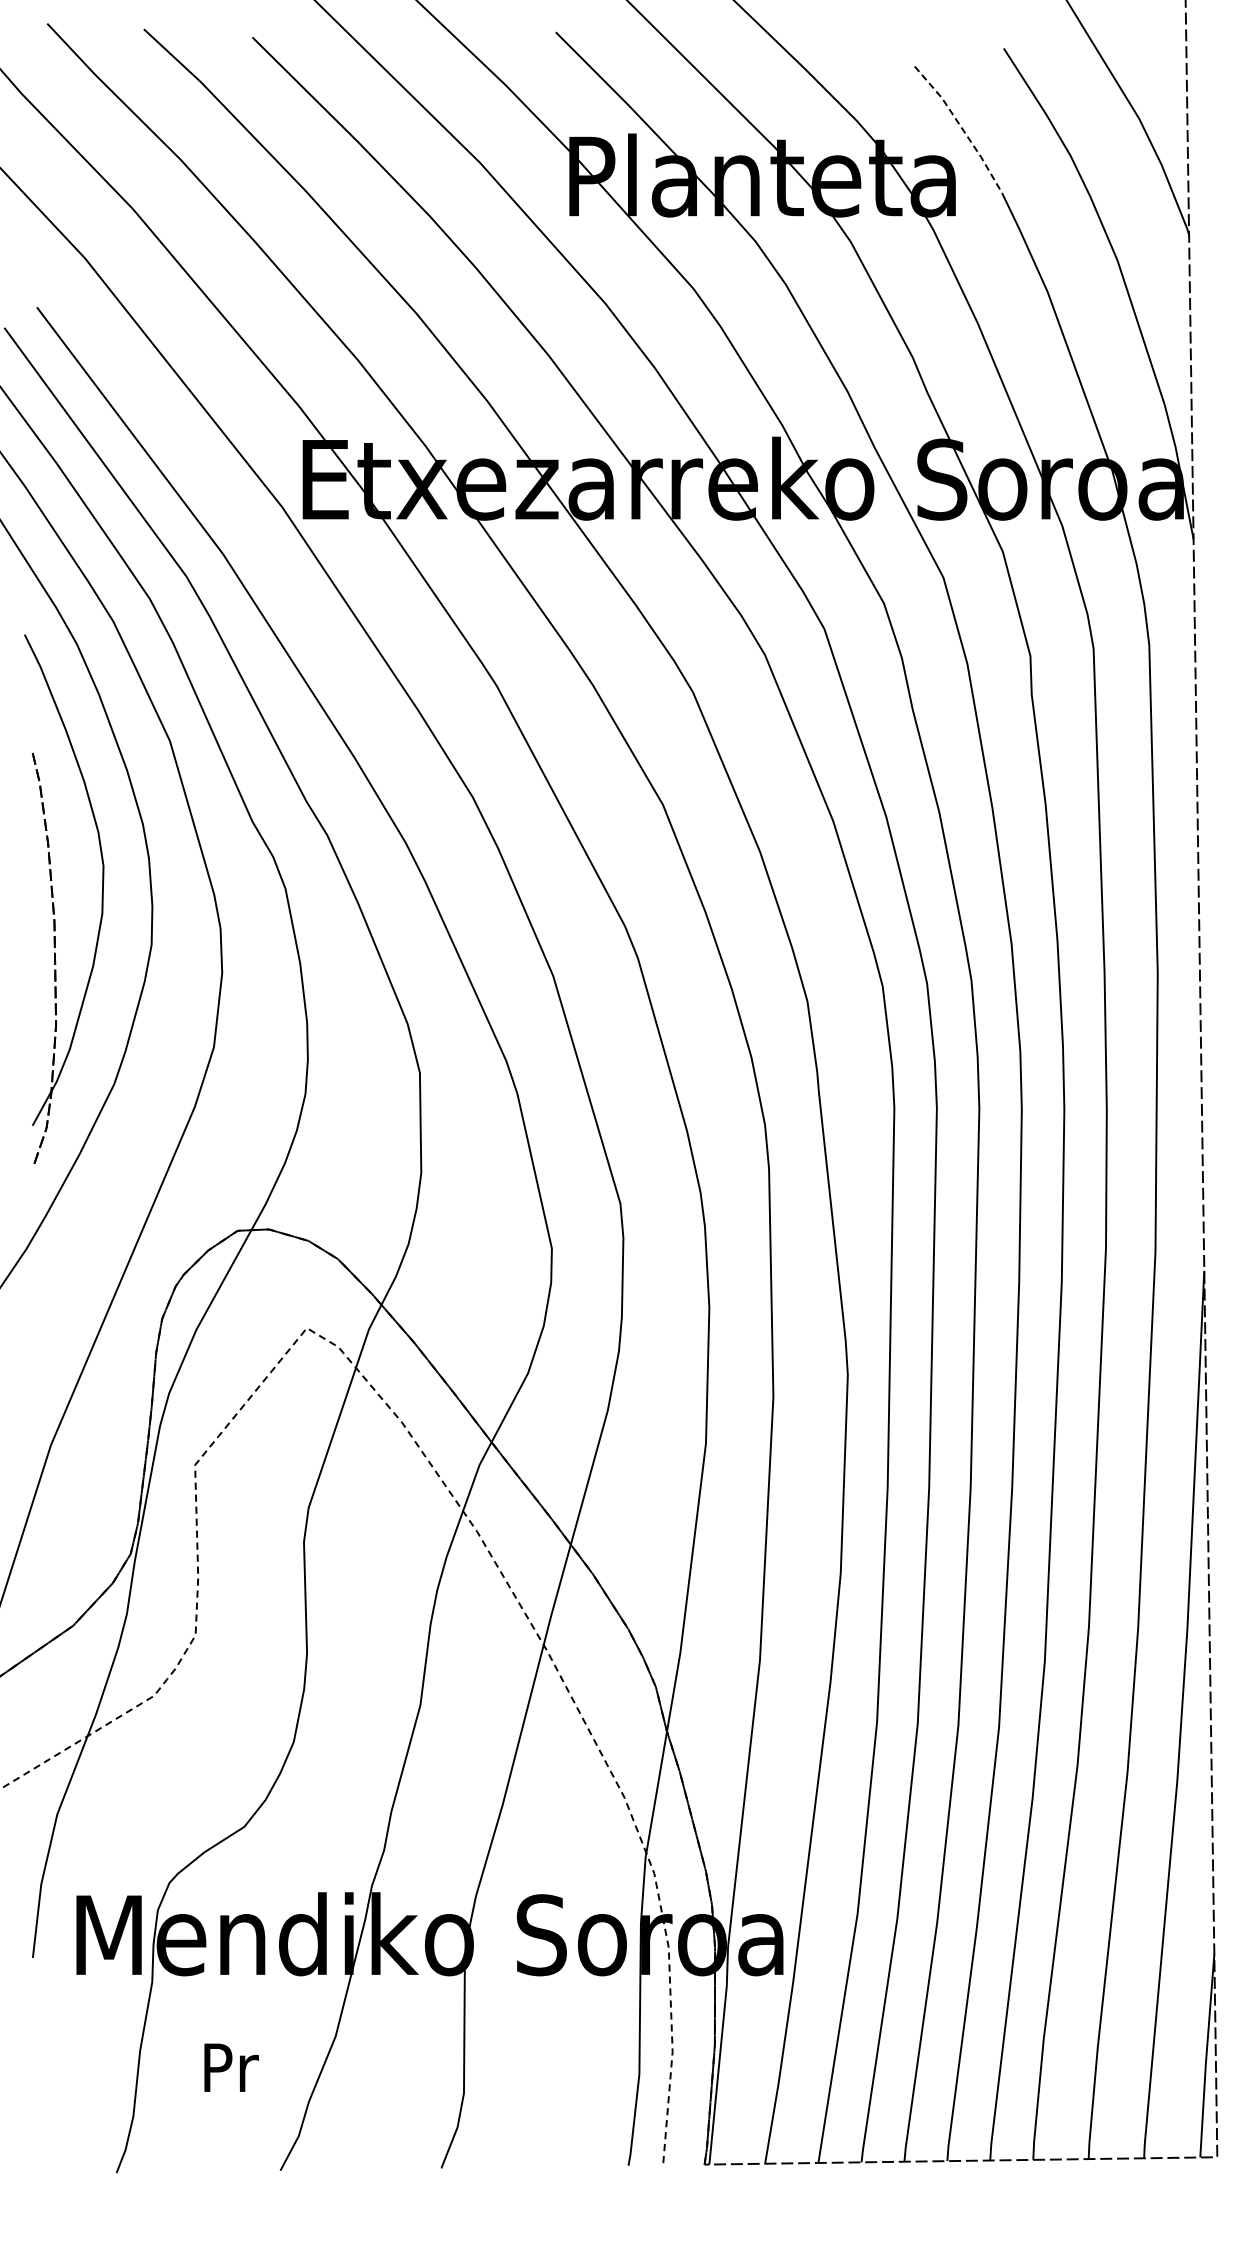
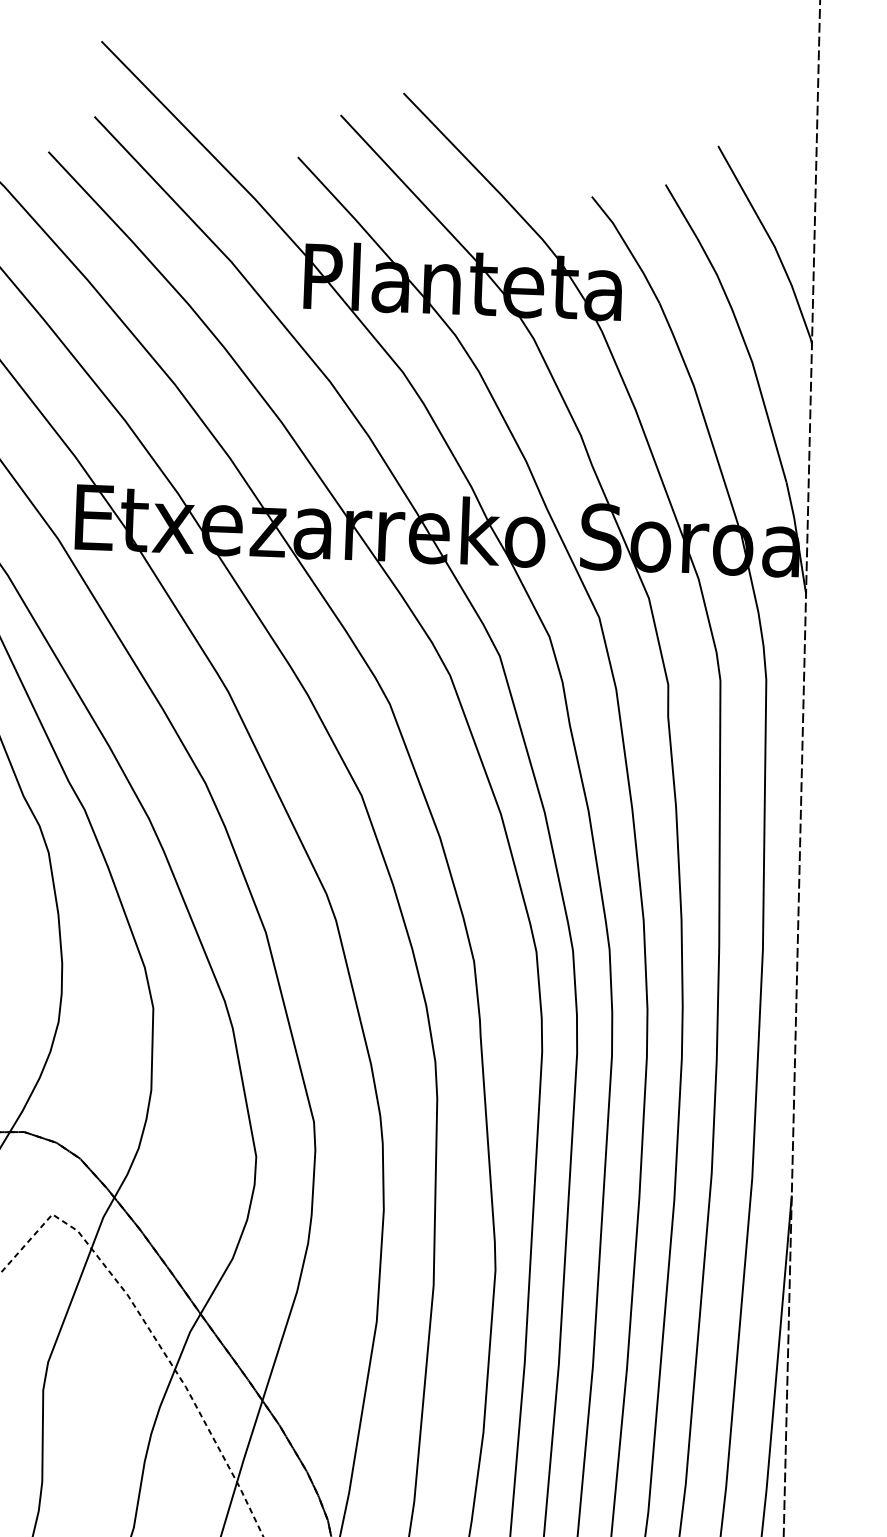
line: (961, 127) -> (628, 248), dashed -> solid

